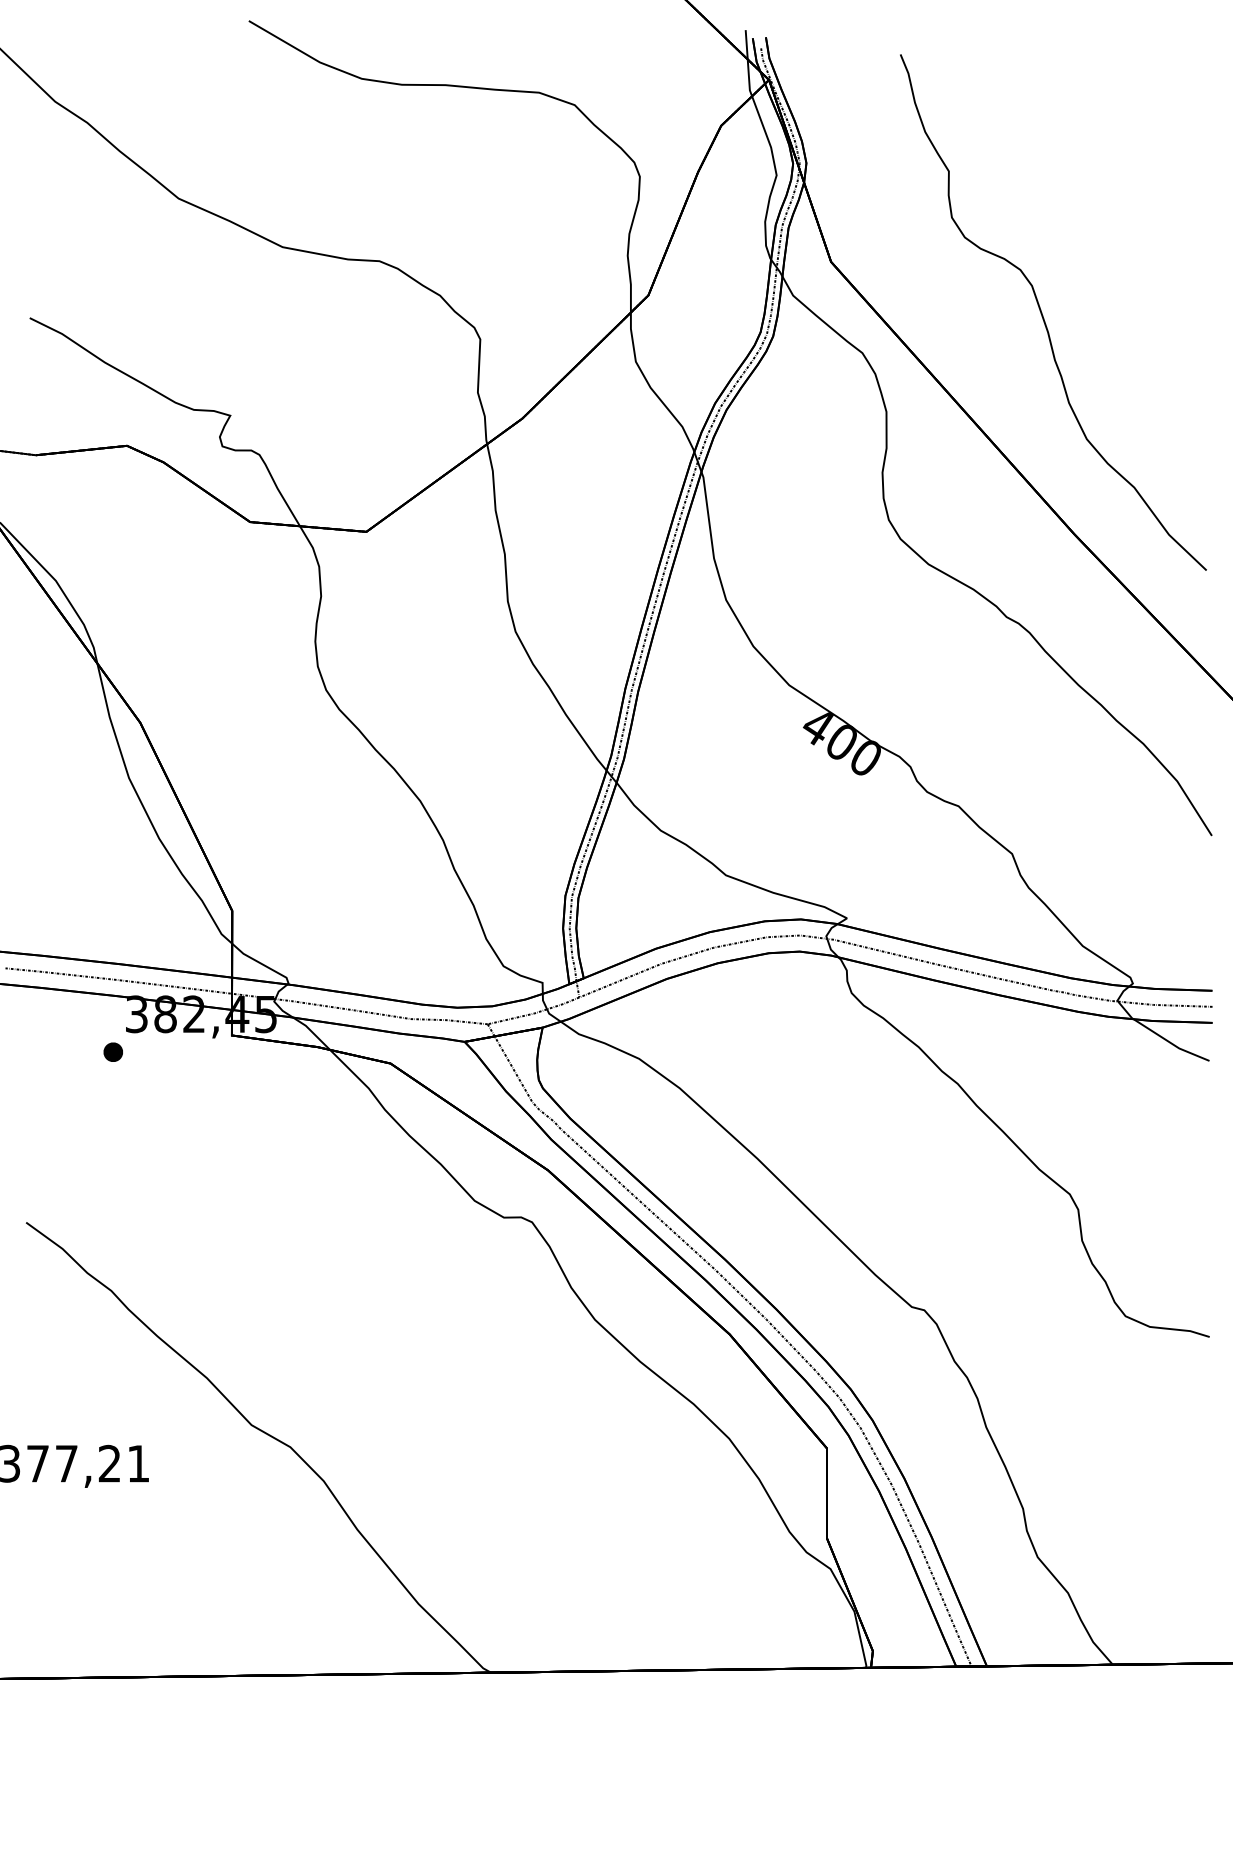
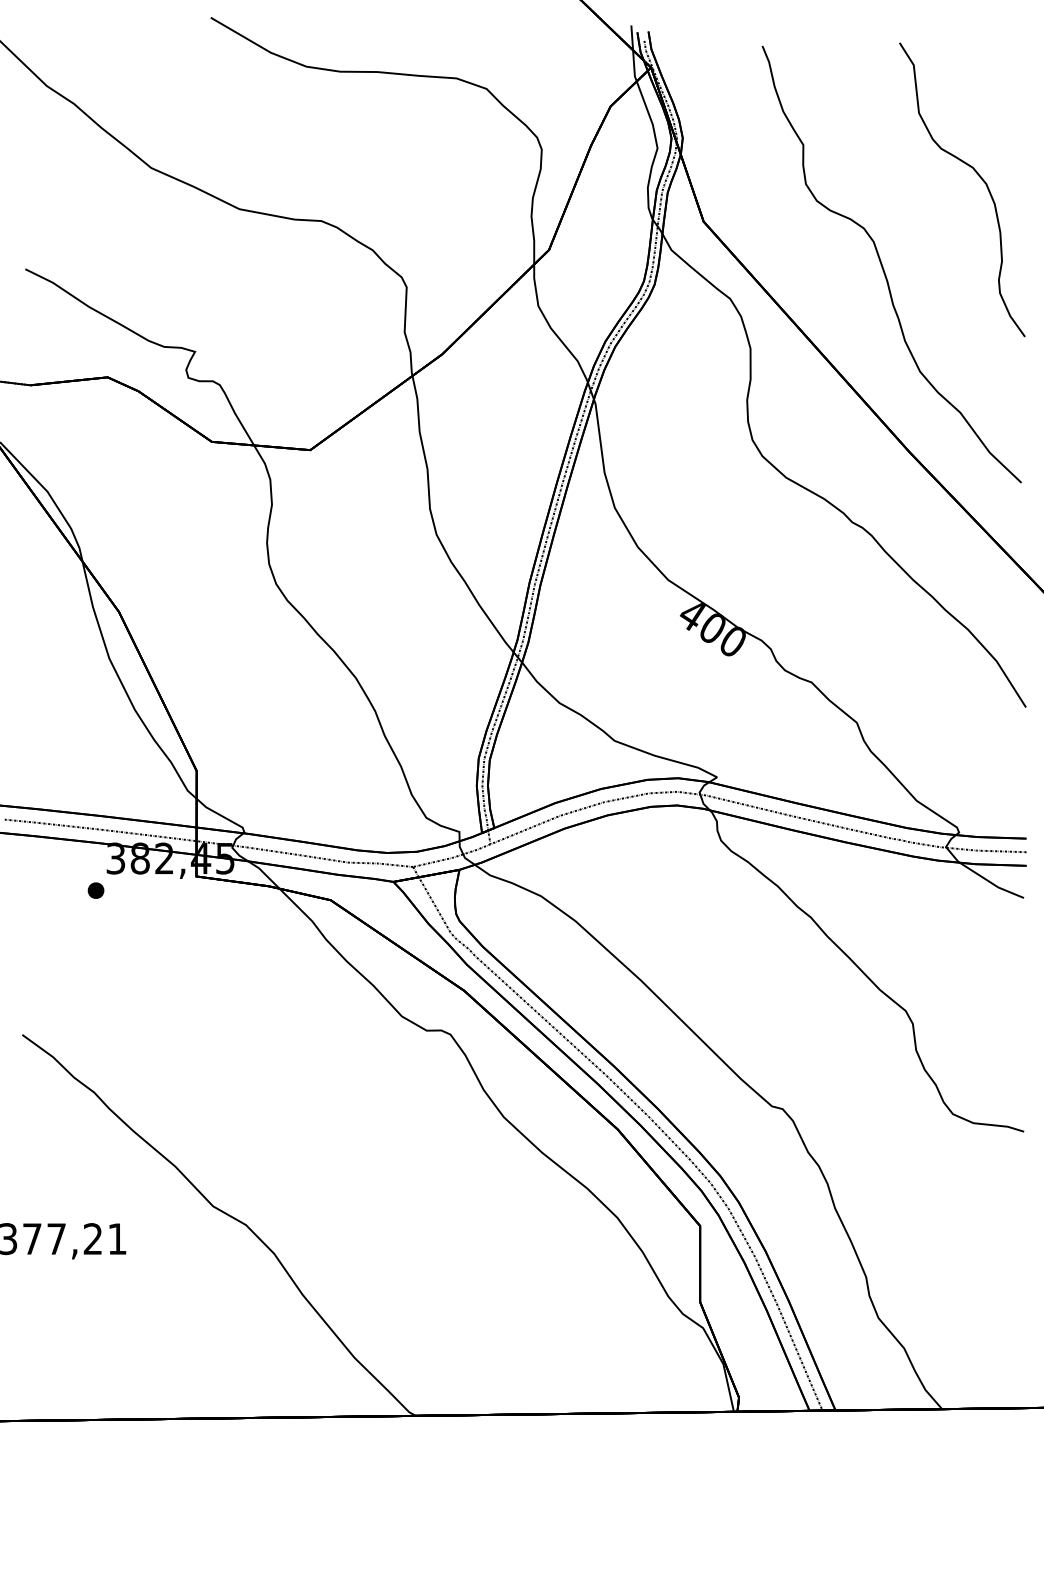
part: (1154, 206) -> (977, 174), added

